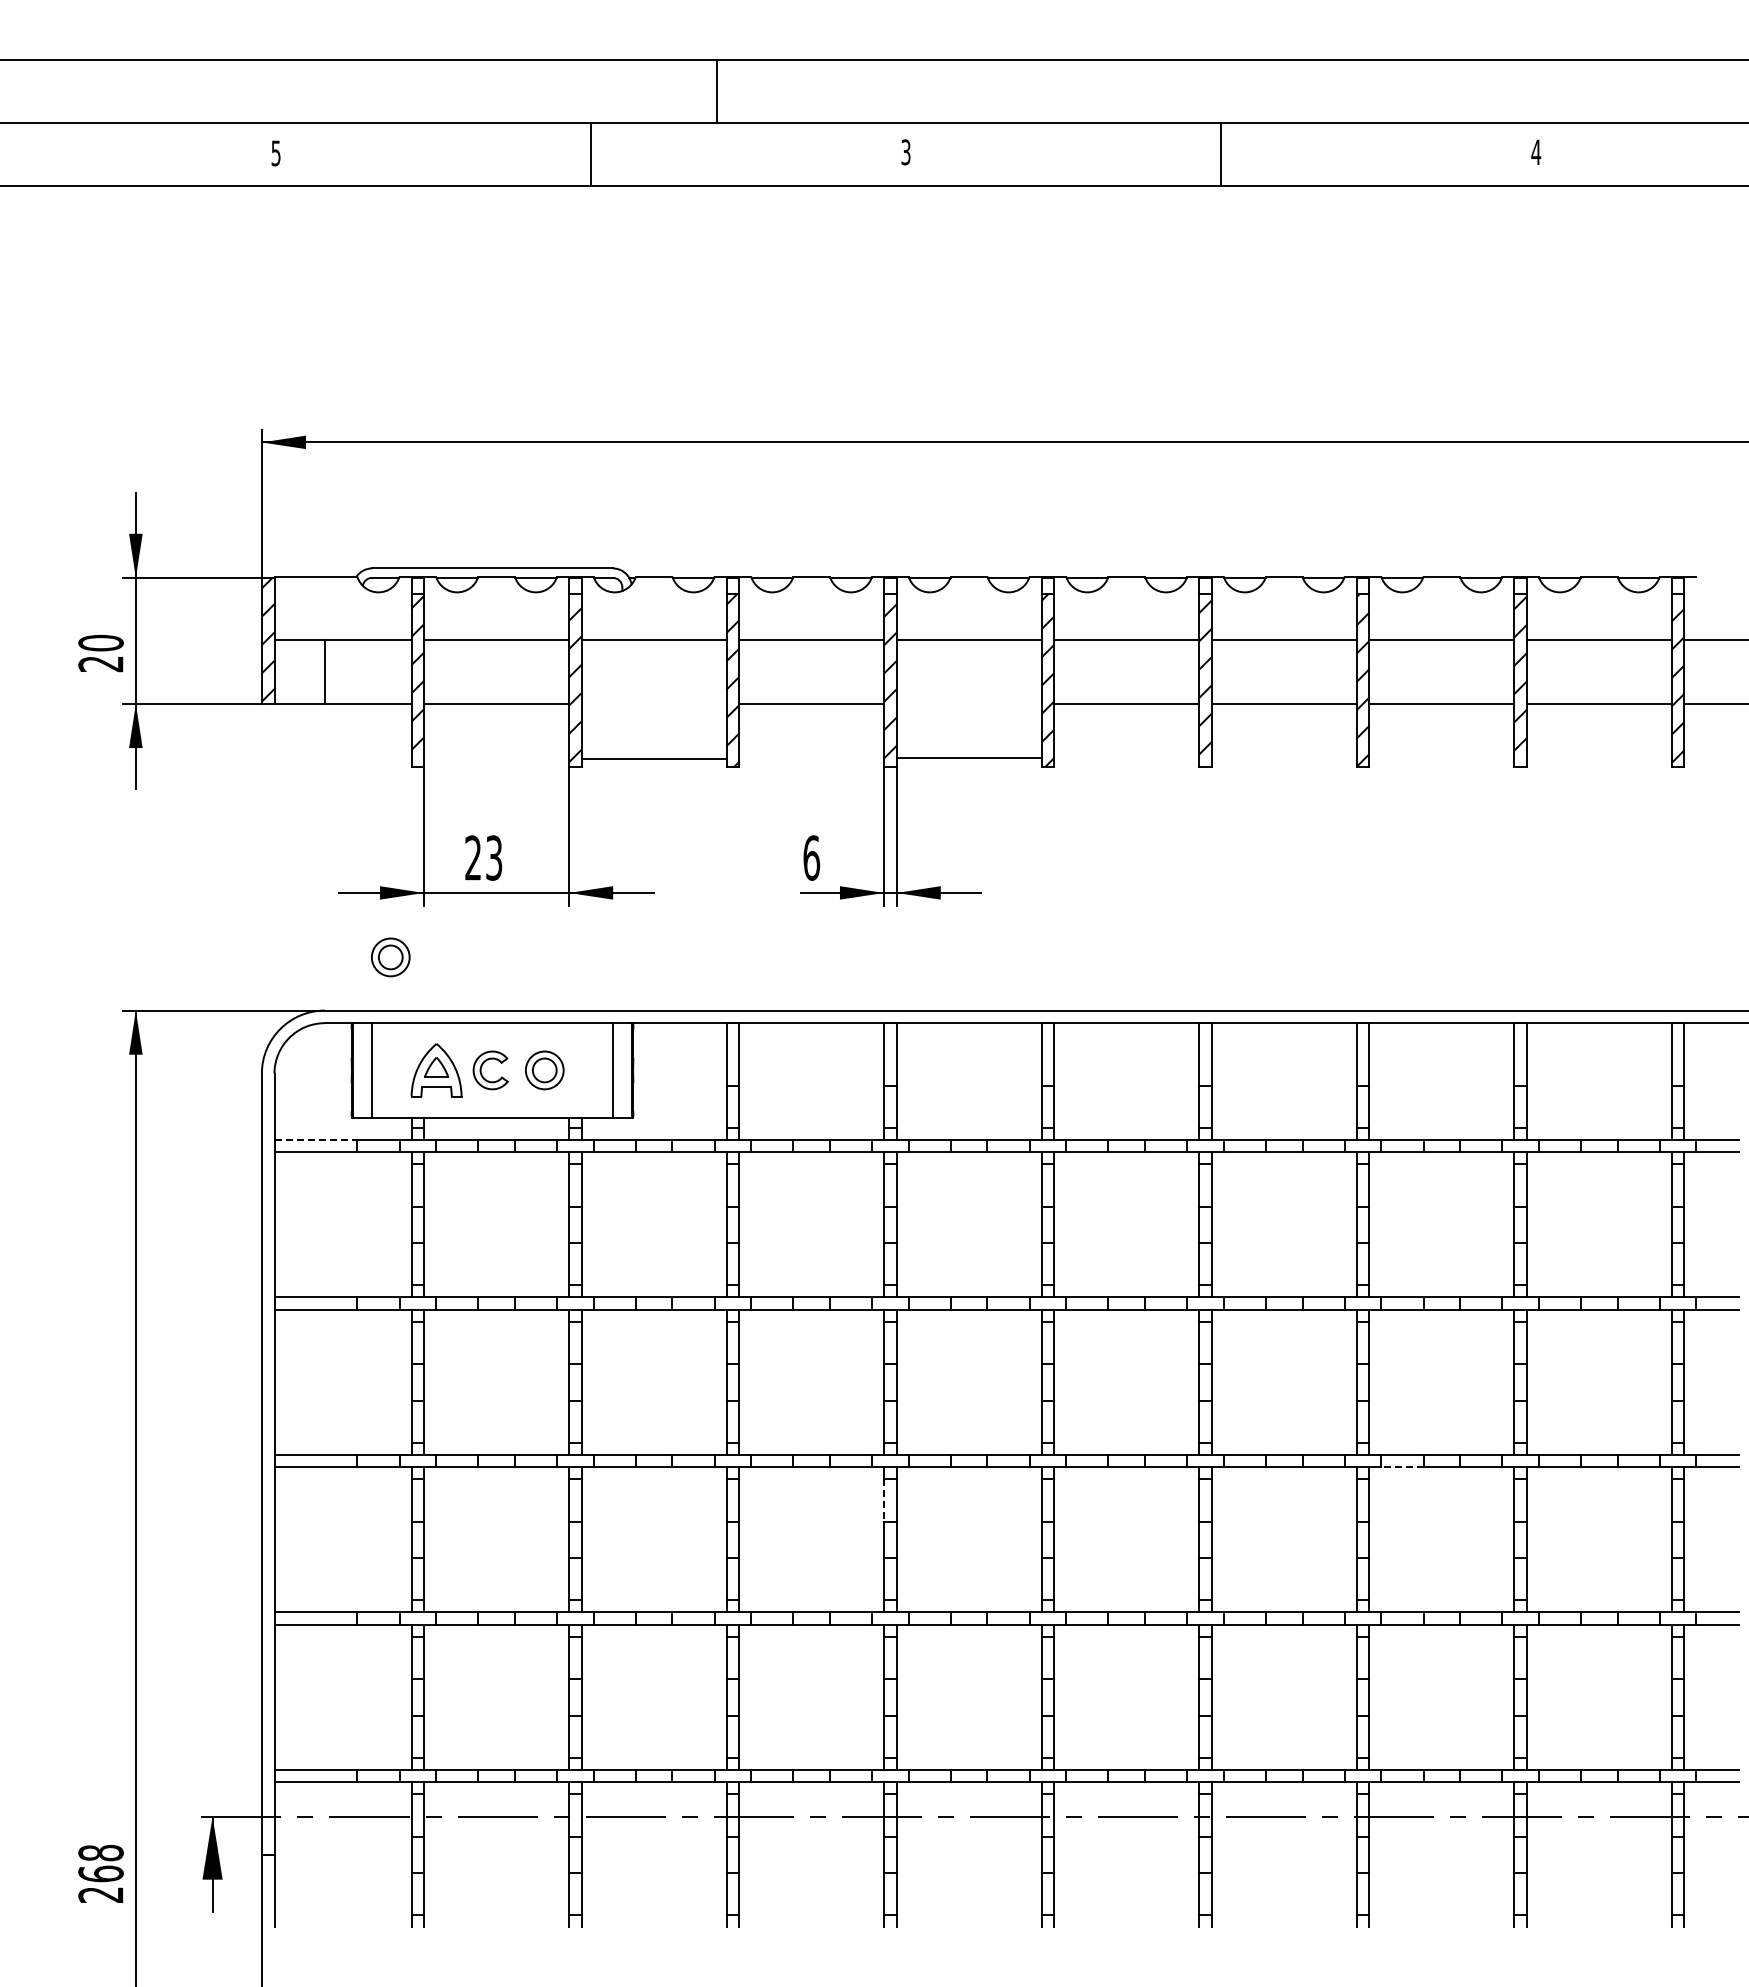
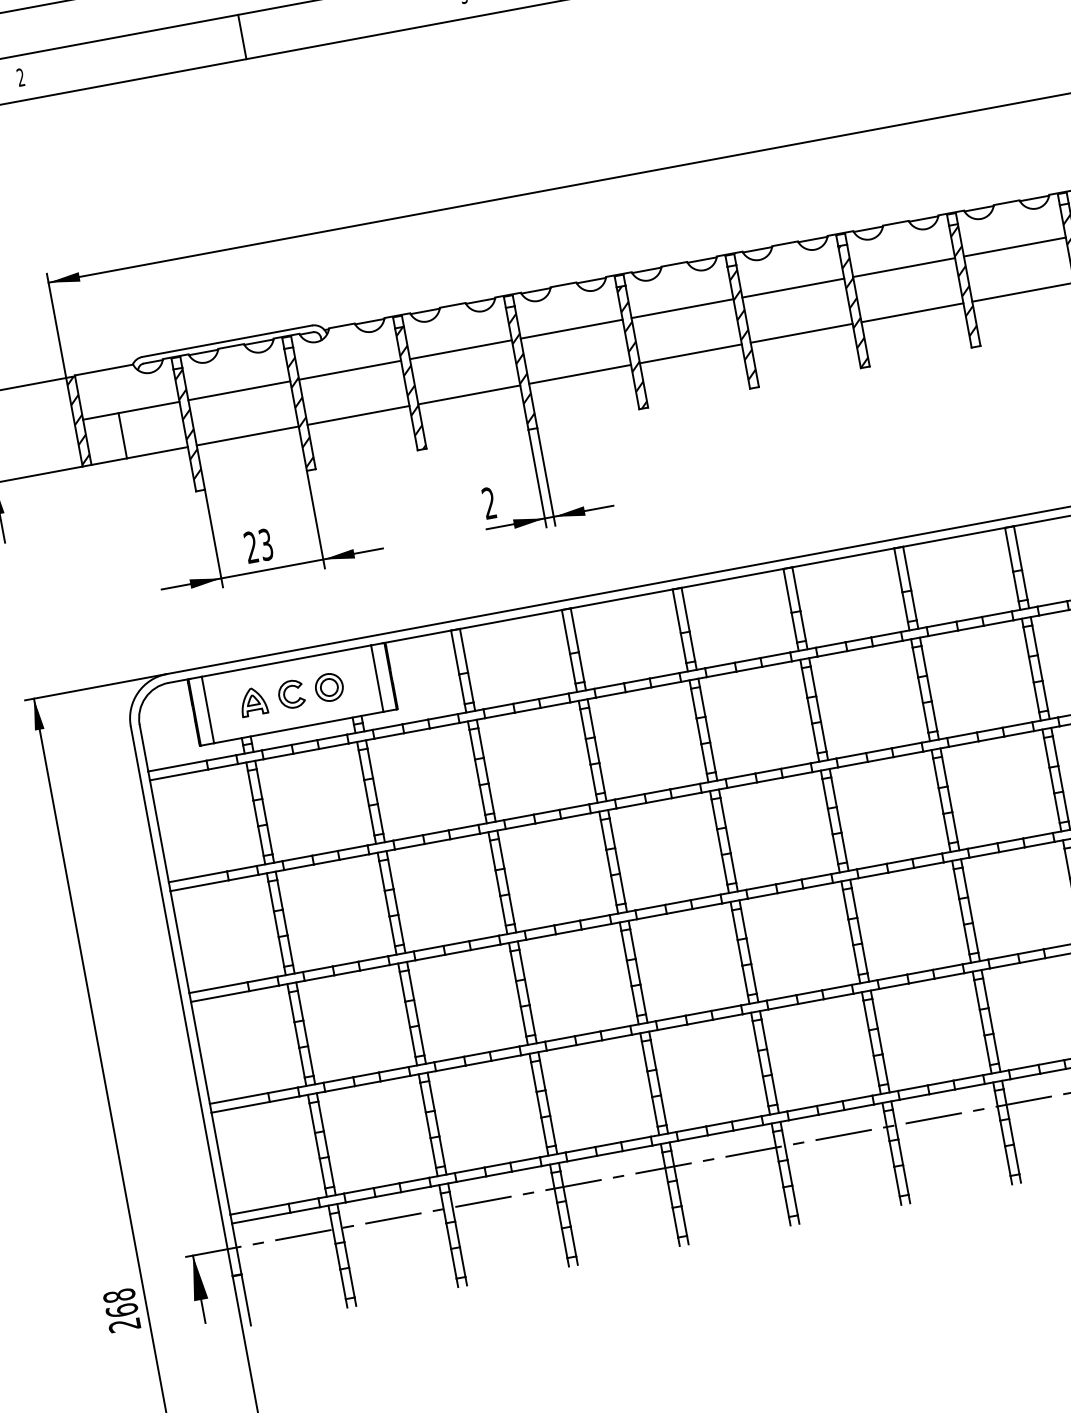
text: (275, 153) -> (20, 77), 5 -> 2
line: (968, 757) -> (579, 374), moved
line: (653, 758) -> (358, 415), moved
text: (811, 857) -> (489, 502), 6 -> 2
part: (390, 957) -> (206, 628), removed
part: (436, 1070) -> (253, 701), size x0.71
line: (316, 1139) -> (177, 765), dashed -> solid
line: (1401, 1467) -> (983, 855), dashed -> solid
line: (884, 1500) -> (624, 945), dashed -> solid

